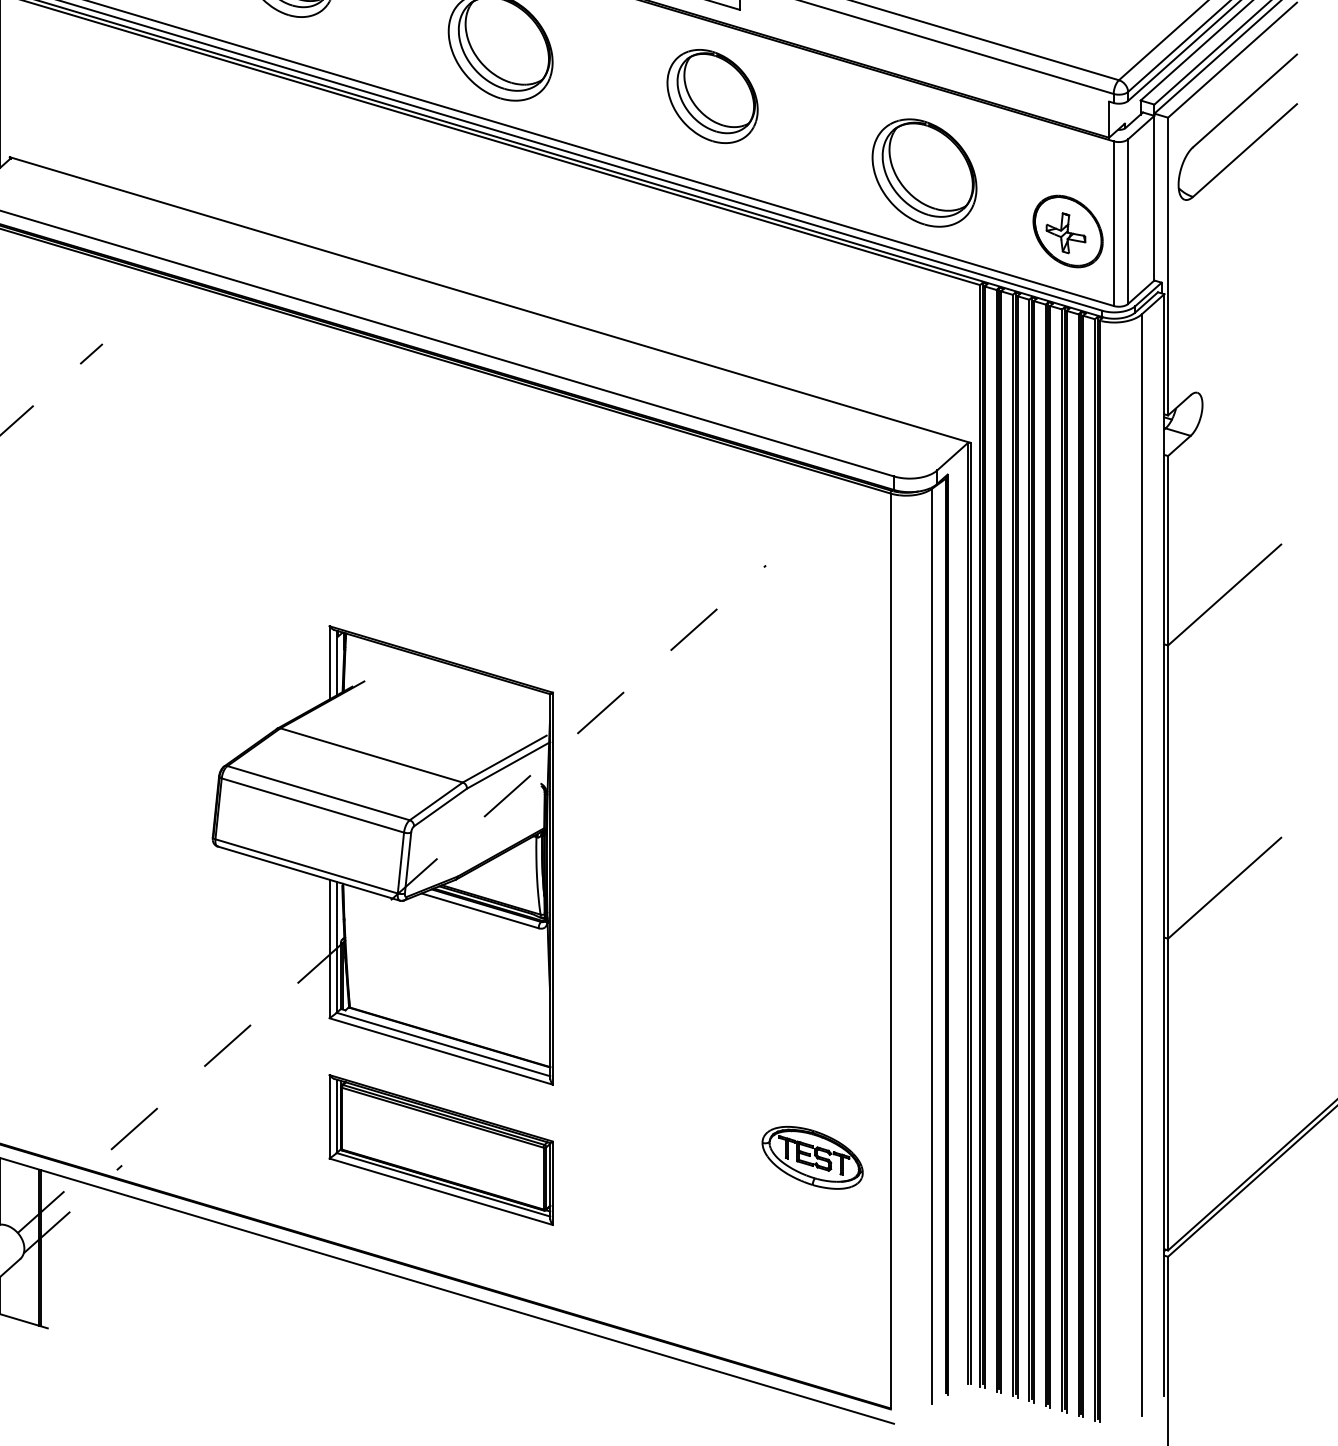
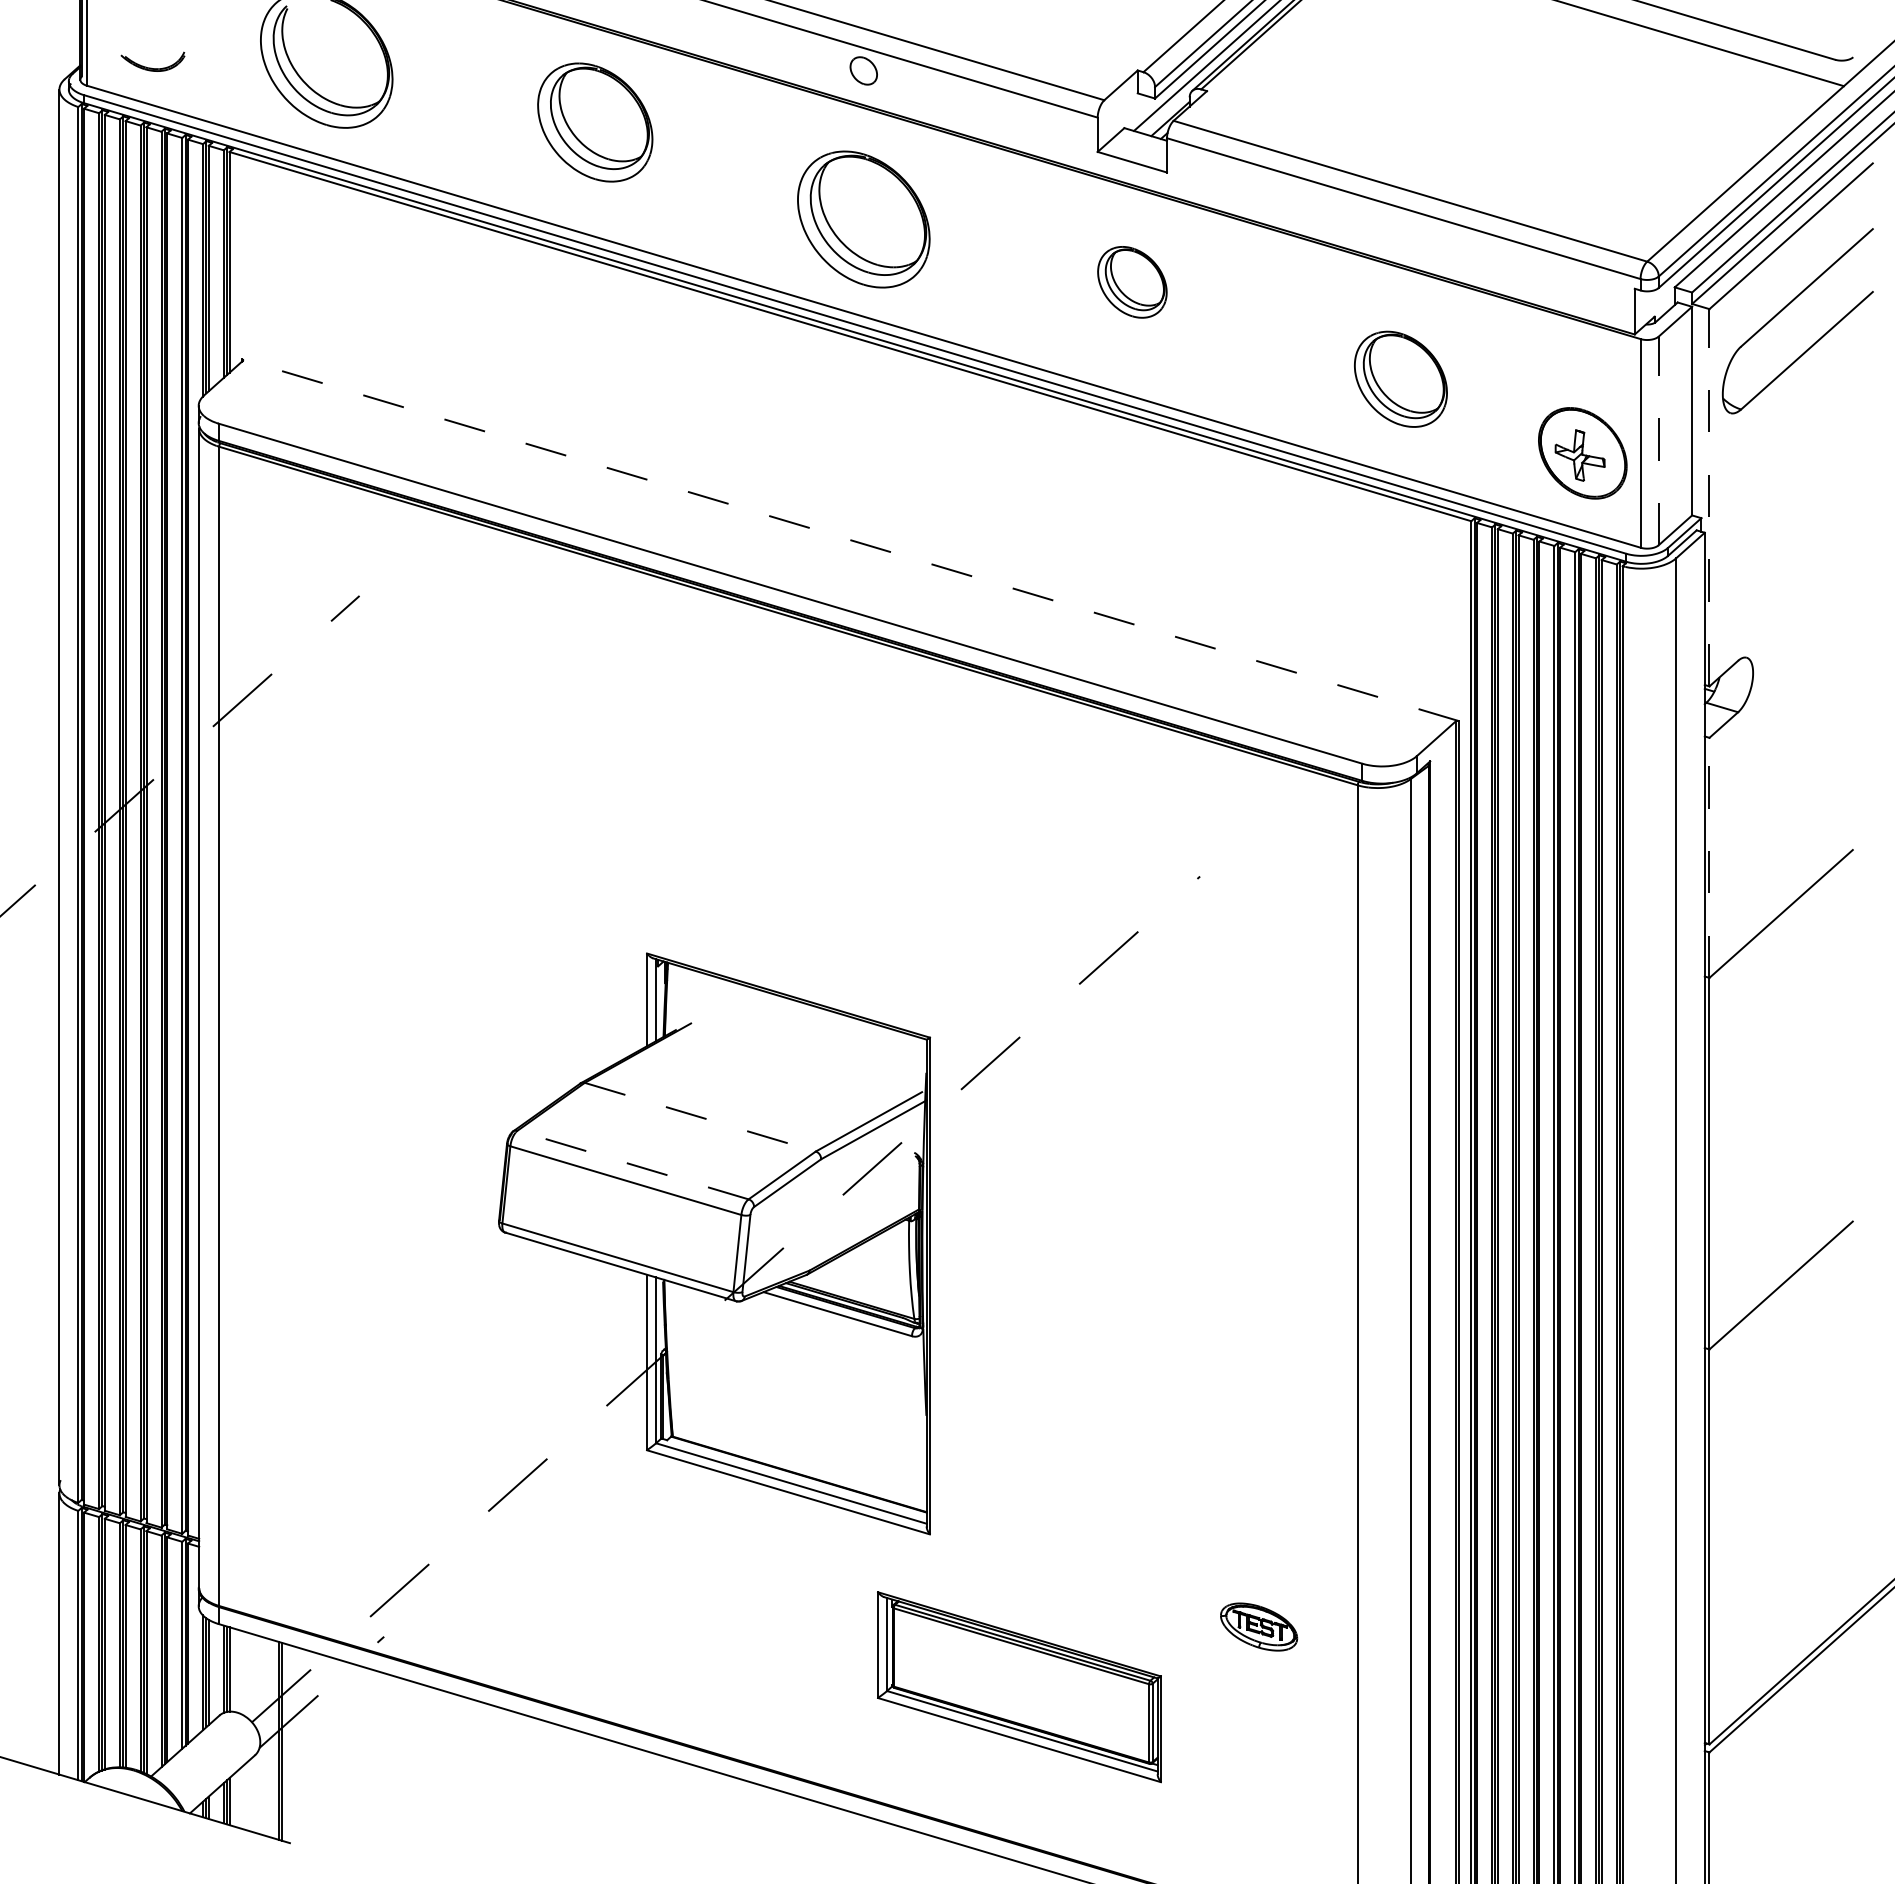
part: (712, 96) -> (1132, 282), size x0.6
part: (924, 173) -> (1400, 379), size x0.7
line: (1127, 221) -> (1658, 440), solid -> dashed
line: (1168, 266) -> (1709, 497), solid -> dashed
line: (490, 300) -> (850, 540), solid -> dashed
line: (1168, 550) -> (1709, 857), solid -> dashed
line: (371, 755) -> (700, 1117), solid -> dashed
line: (318, 792) -> (632, 1164), solid -> dashed
part: (441, 1150) -> (1019, 1687), moved
part: (812, 1157) -> (1258, 1626), size x0.6

